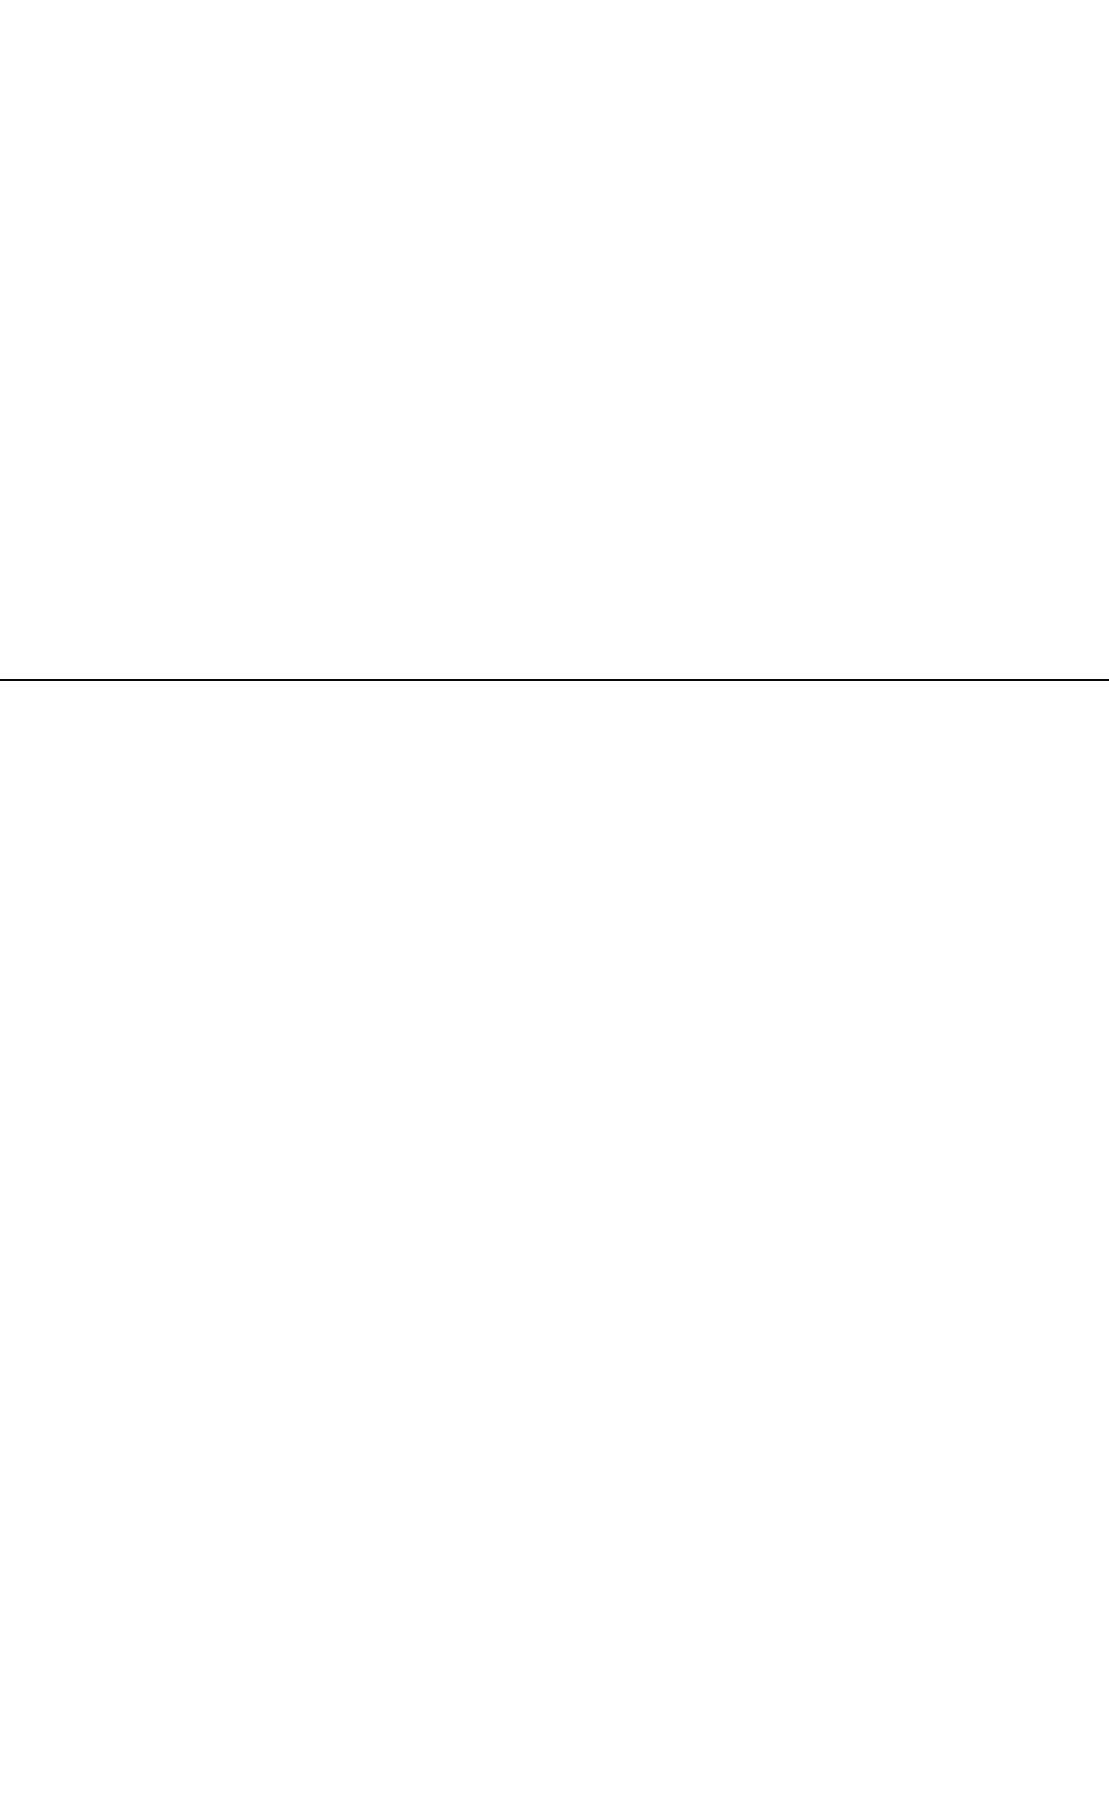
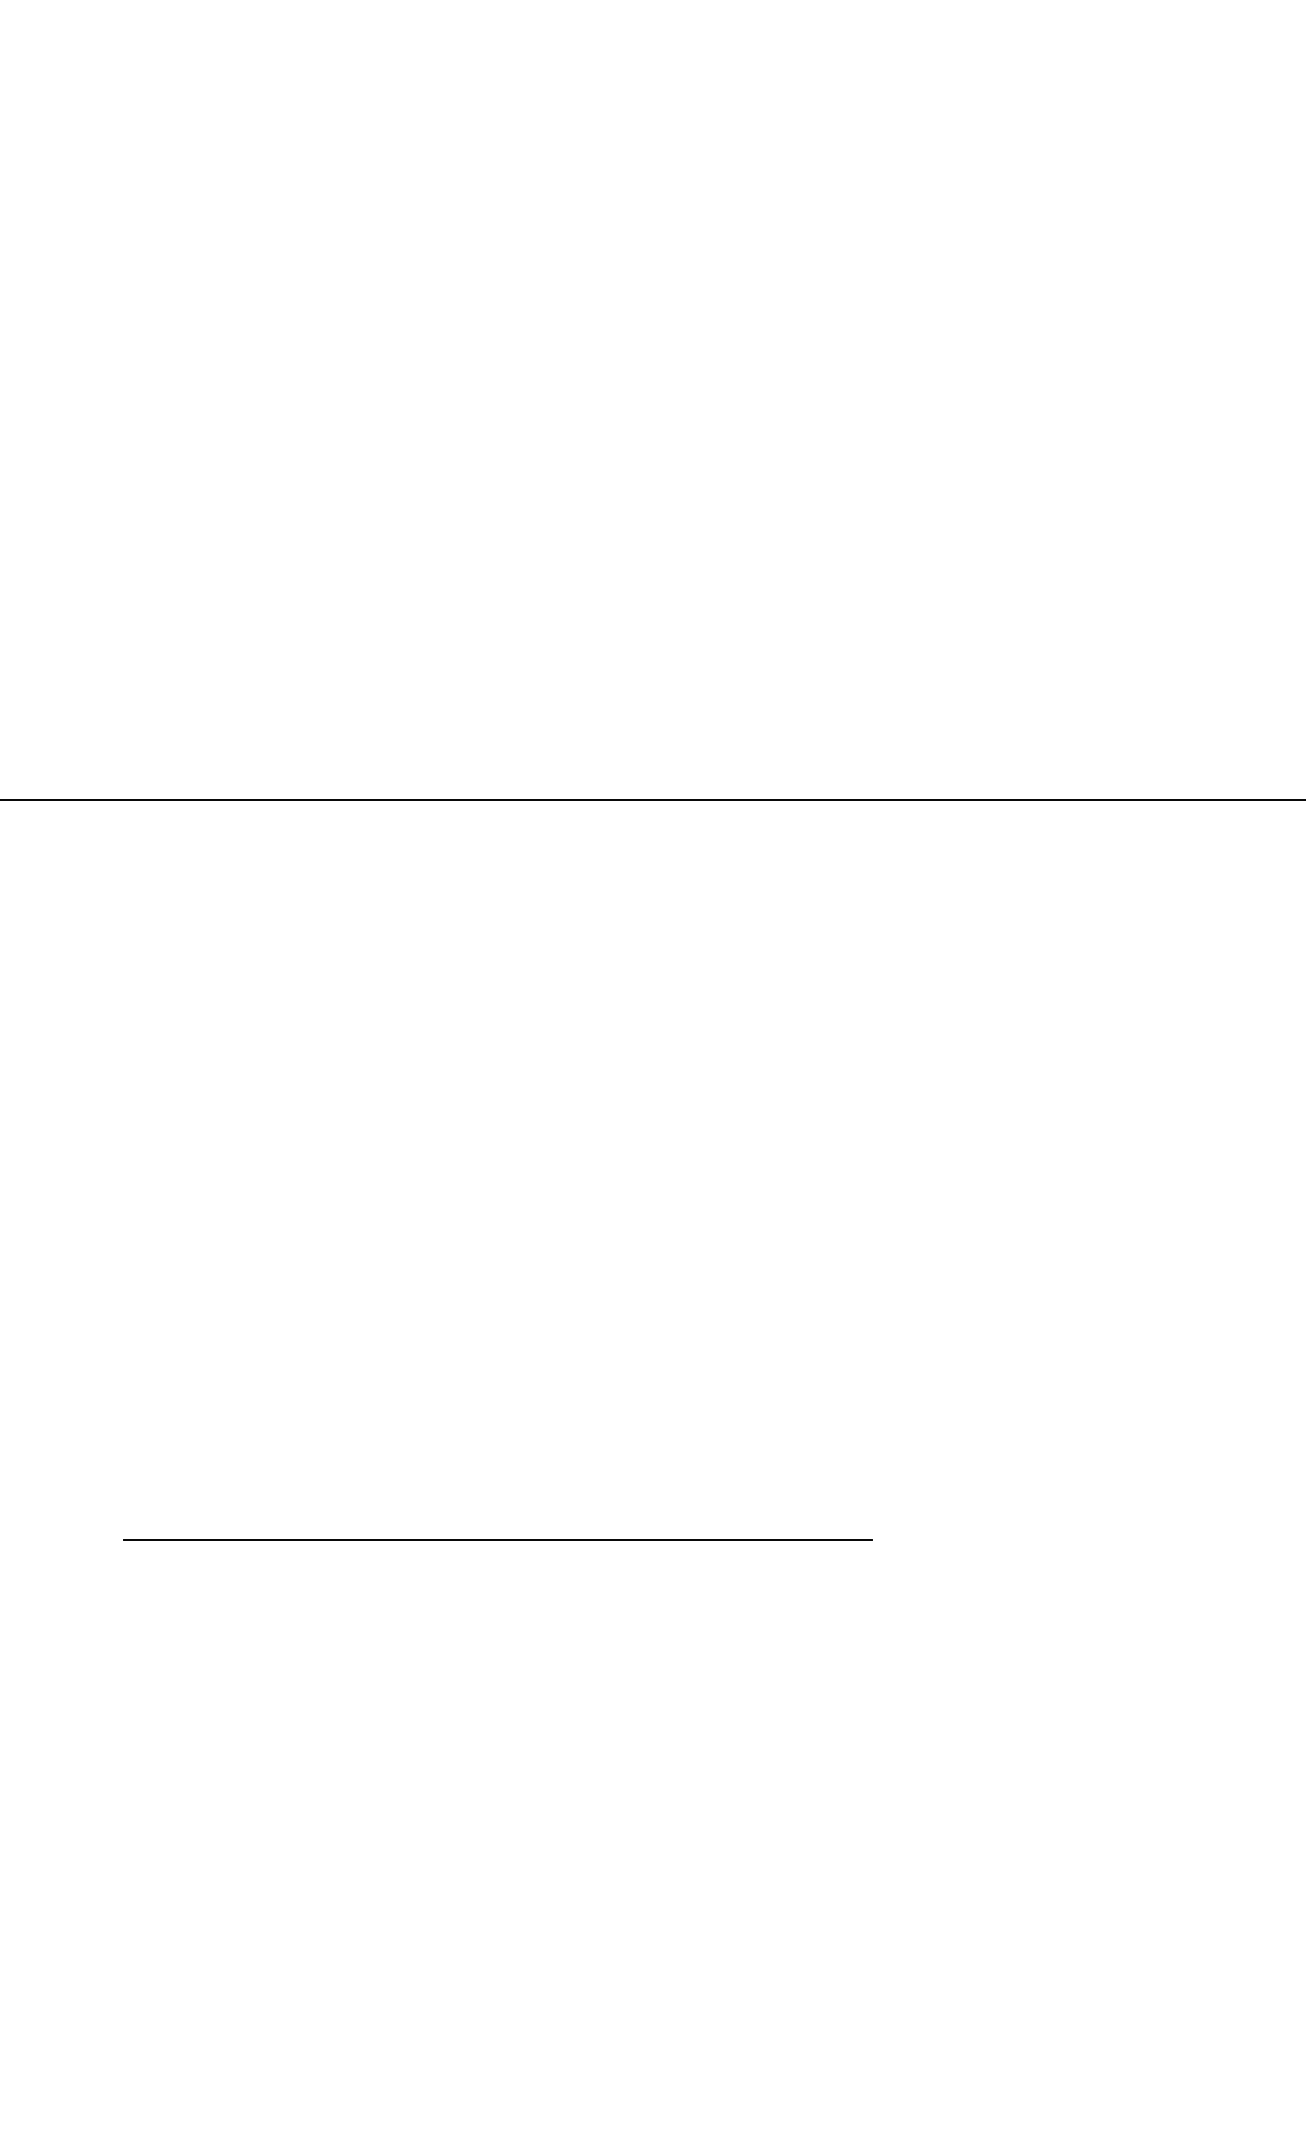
line: (422, 1307) -> (497, 1539), added

